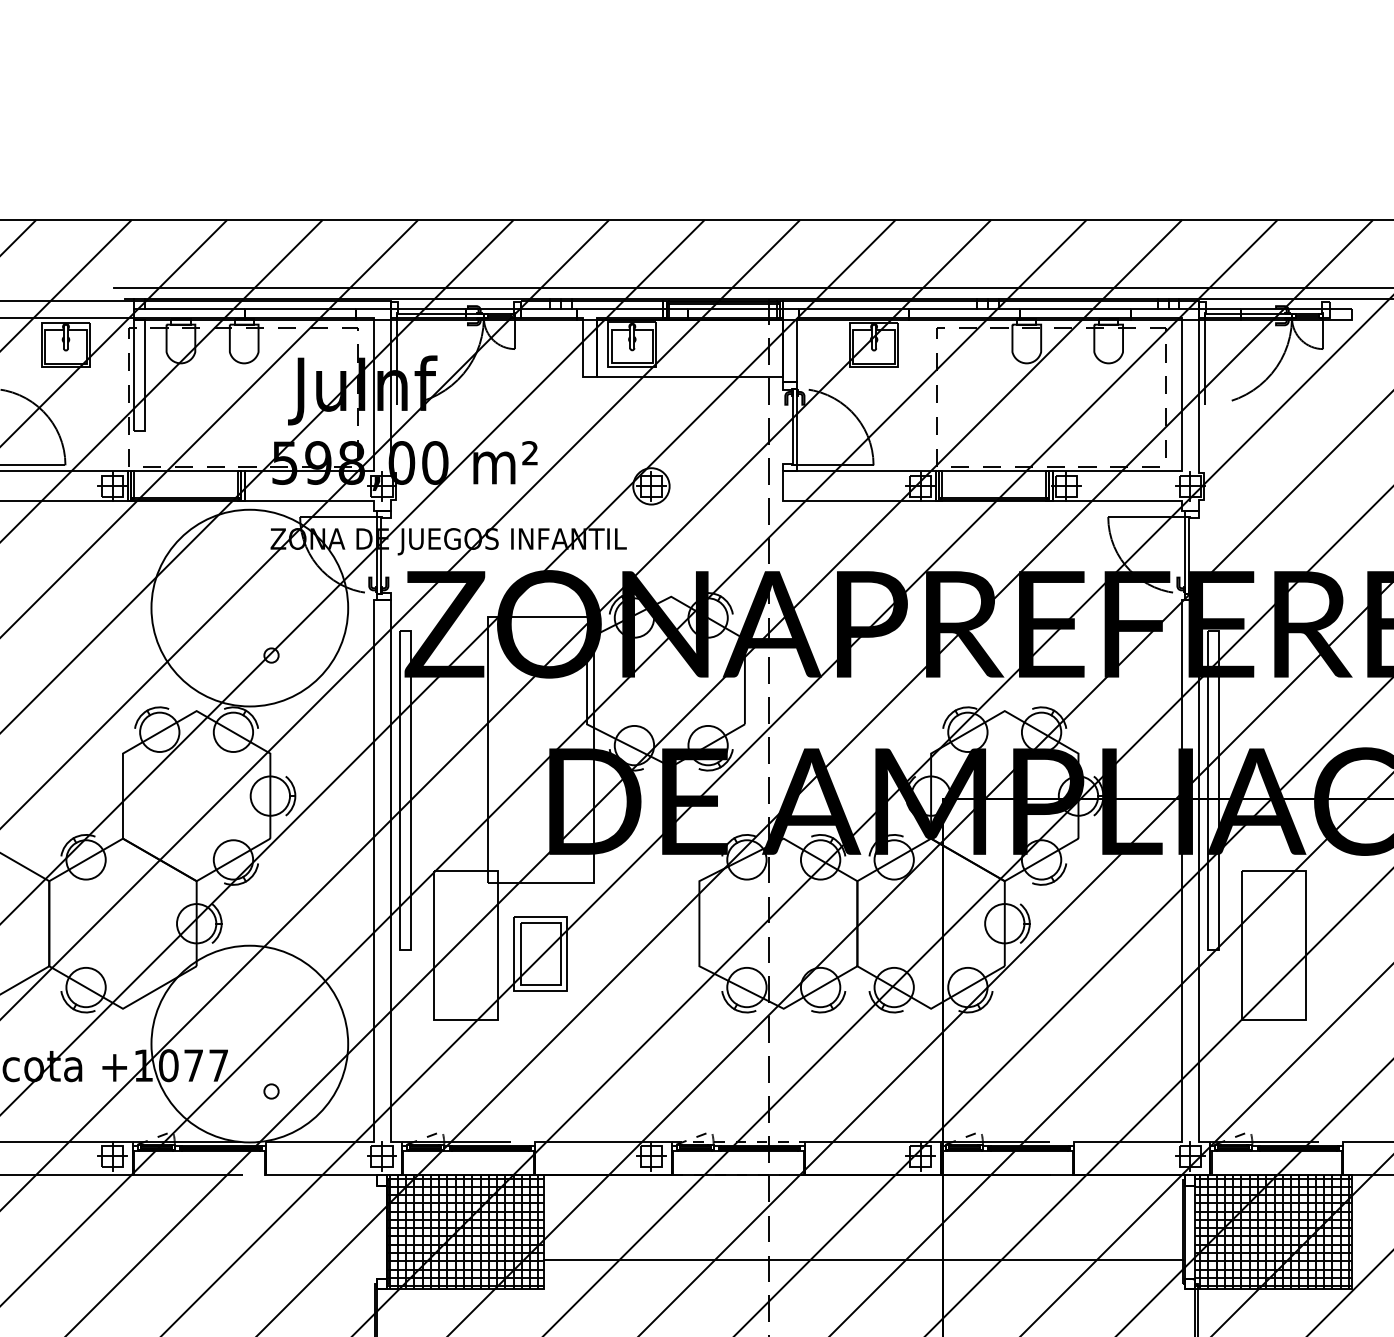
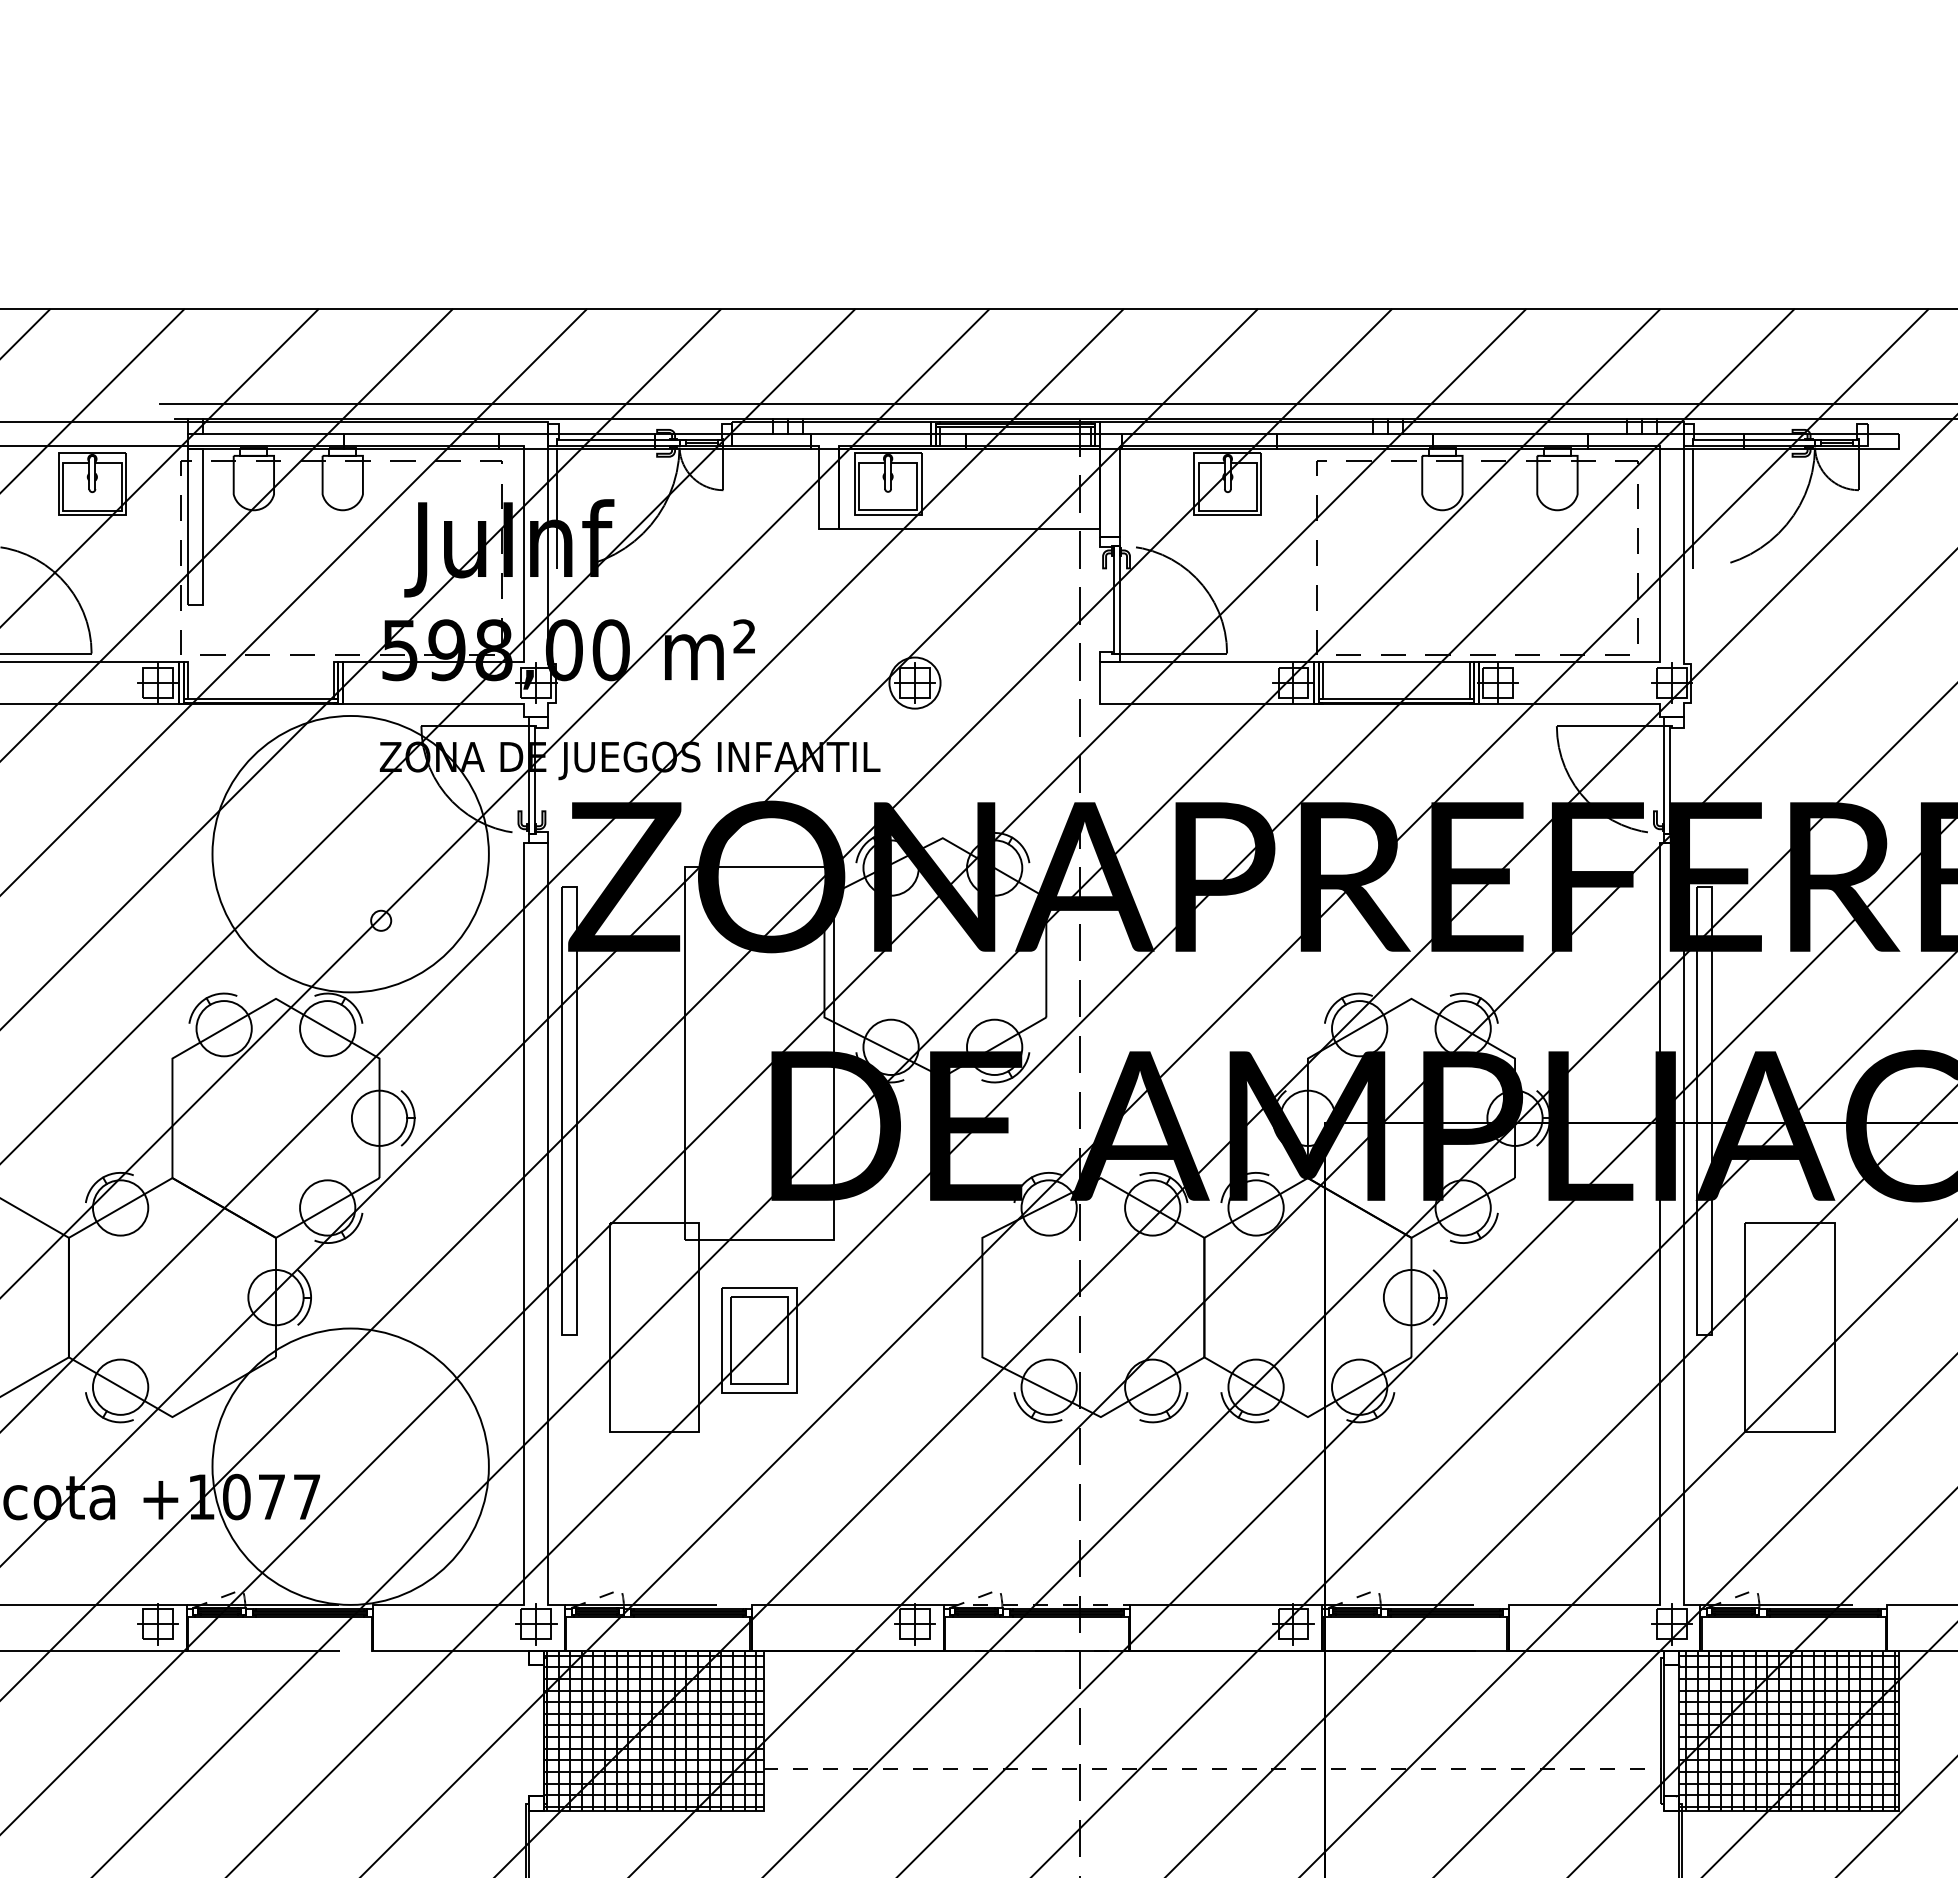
line: (184, 471) -> (259, 662), removed
circle: (271, 1091) -> (381, 1533), removed
line: (863, 1259) -> (1212, 1769), solid -> dashed

